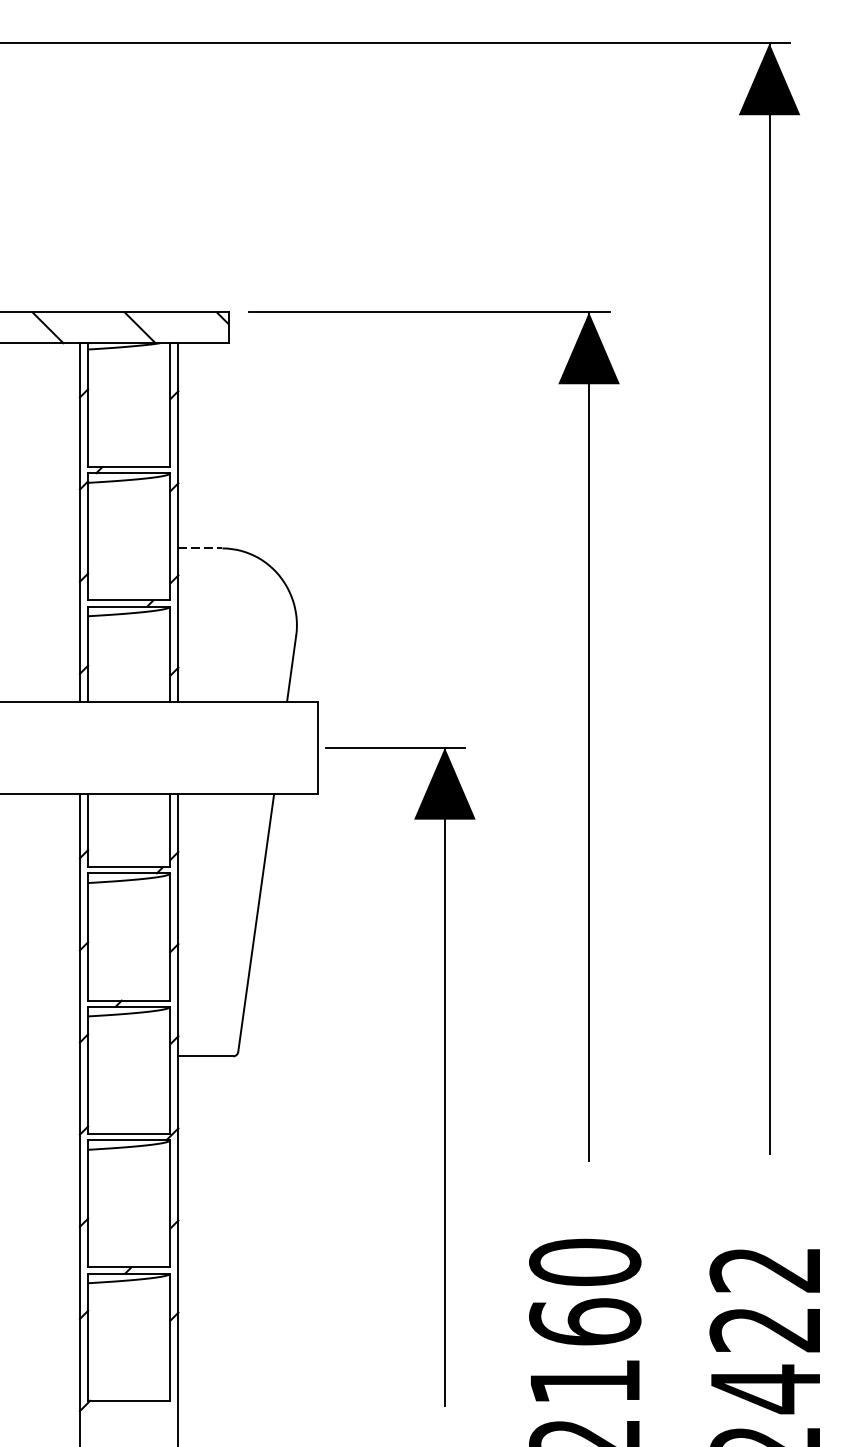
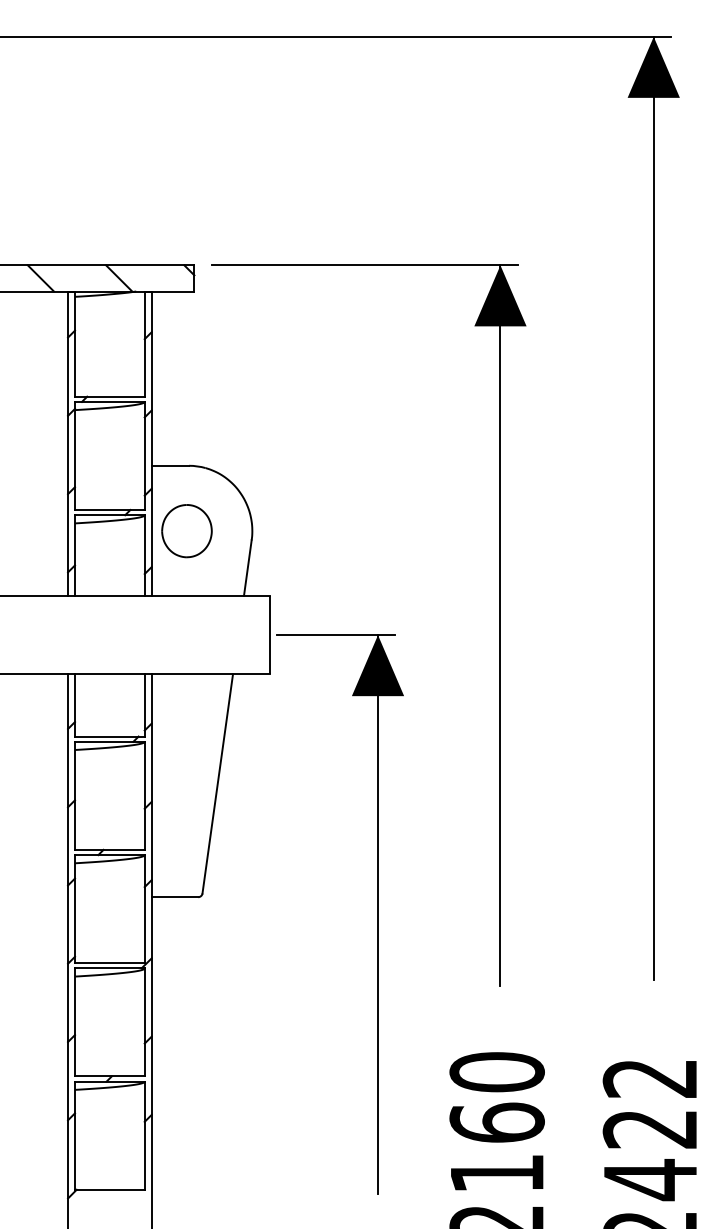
line: (200, 548) -> (170, 465), dashed -> solid
part: (219, 625) -> (186, 531), added

